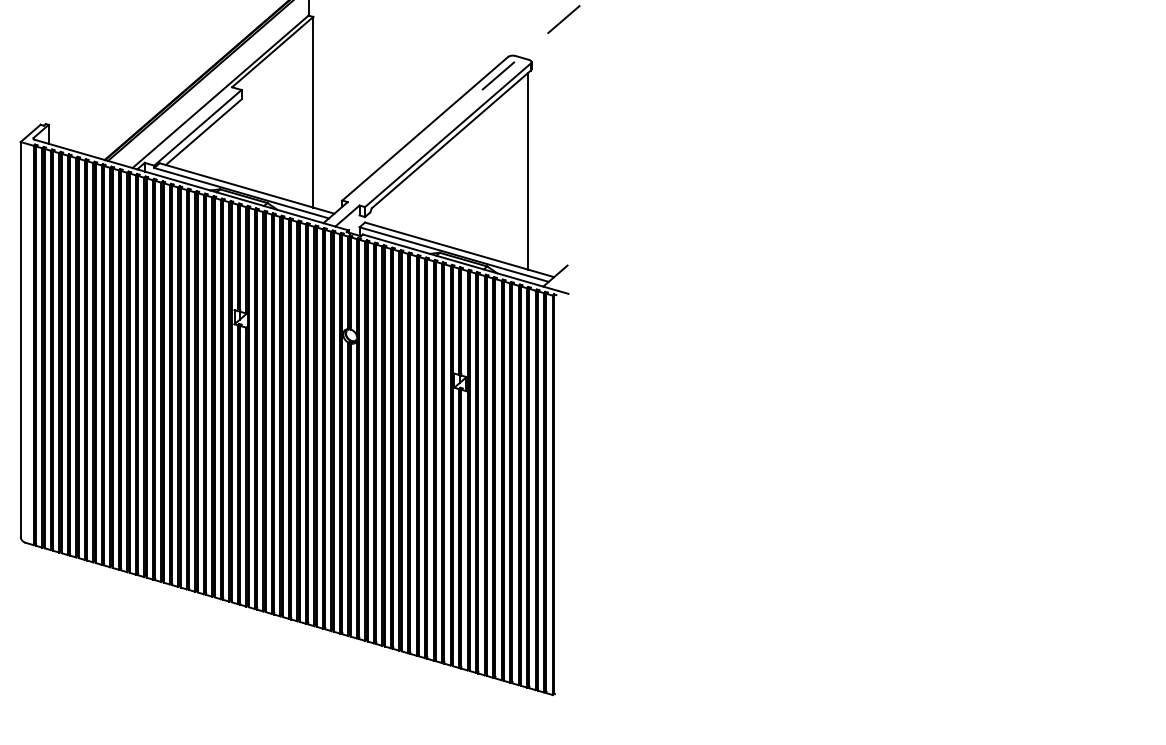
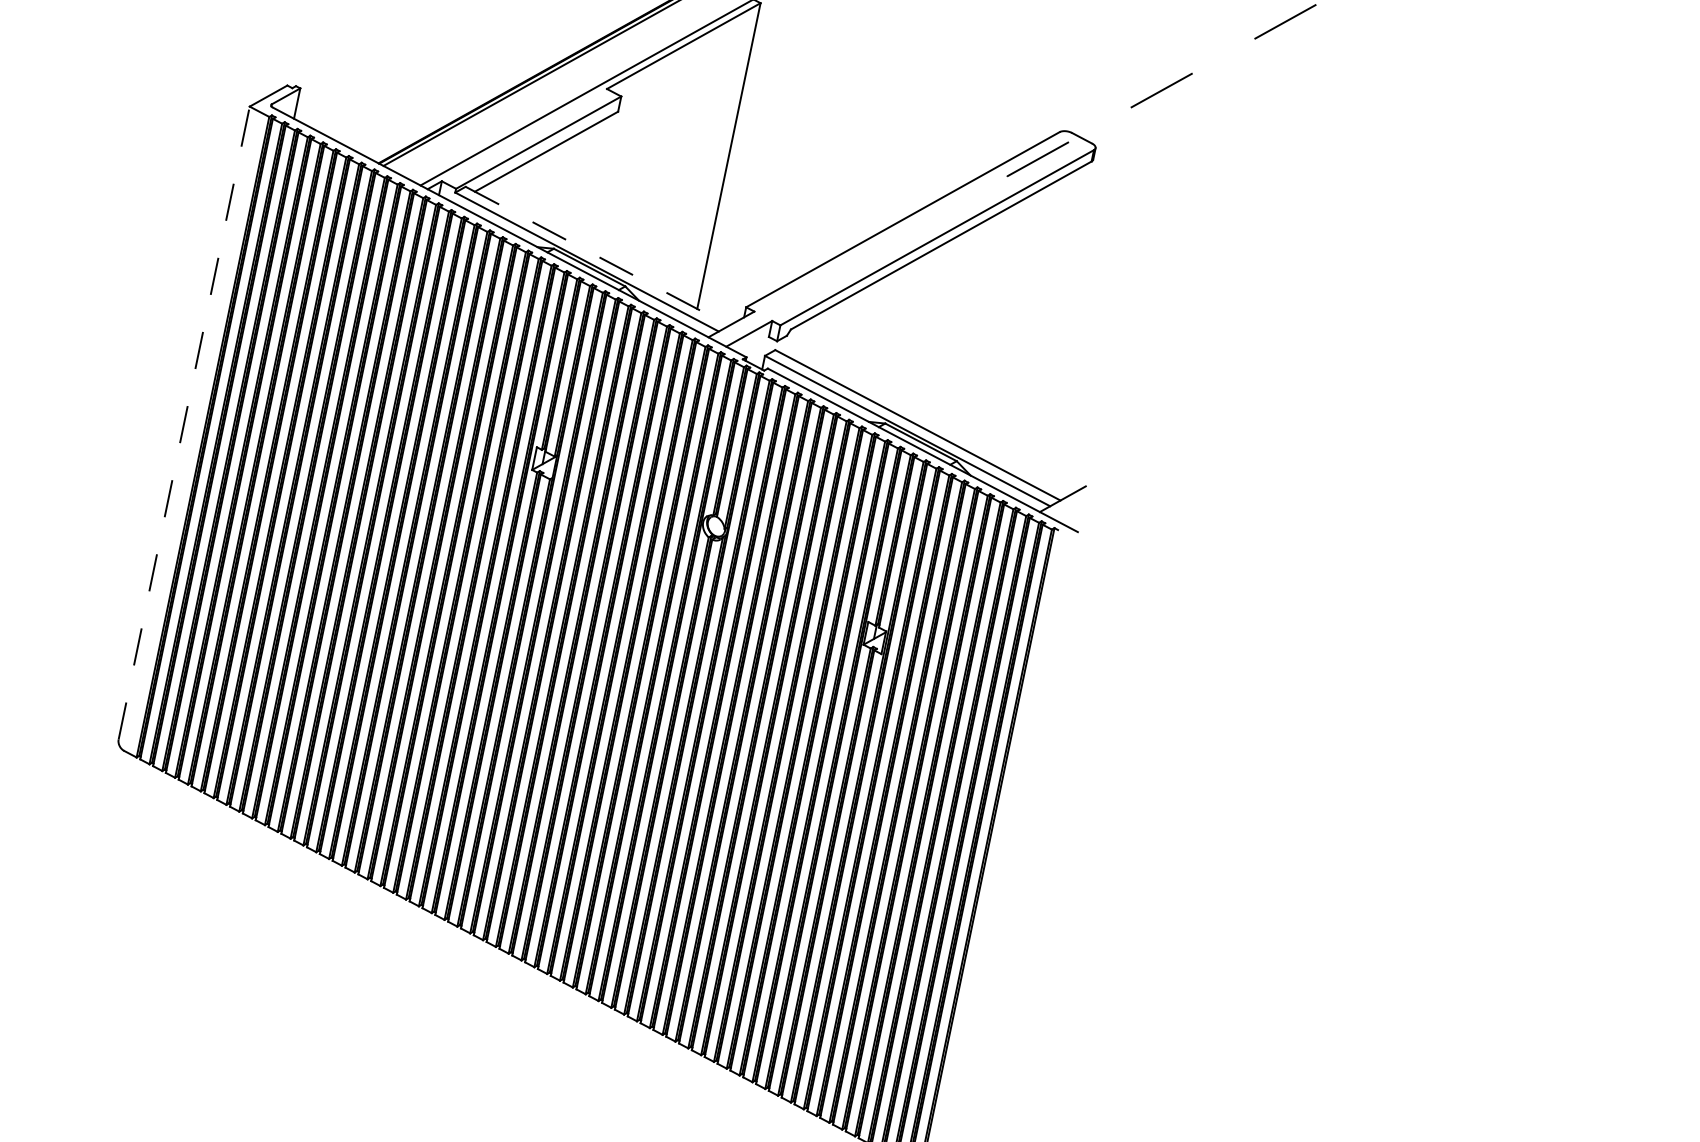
line: (528, 170) -> (1054, 320), removed
line: (247, 188) -> (598, 256), solid -> dashed
line: (20, 338) -> (184, 421), solid -> dashed

